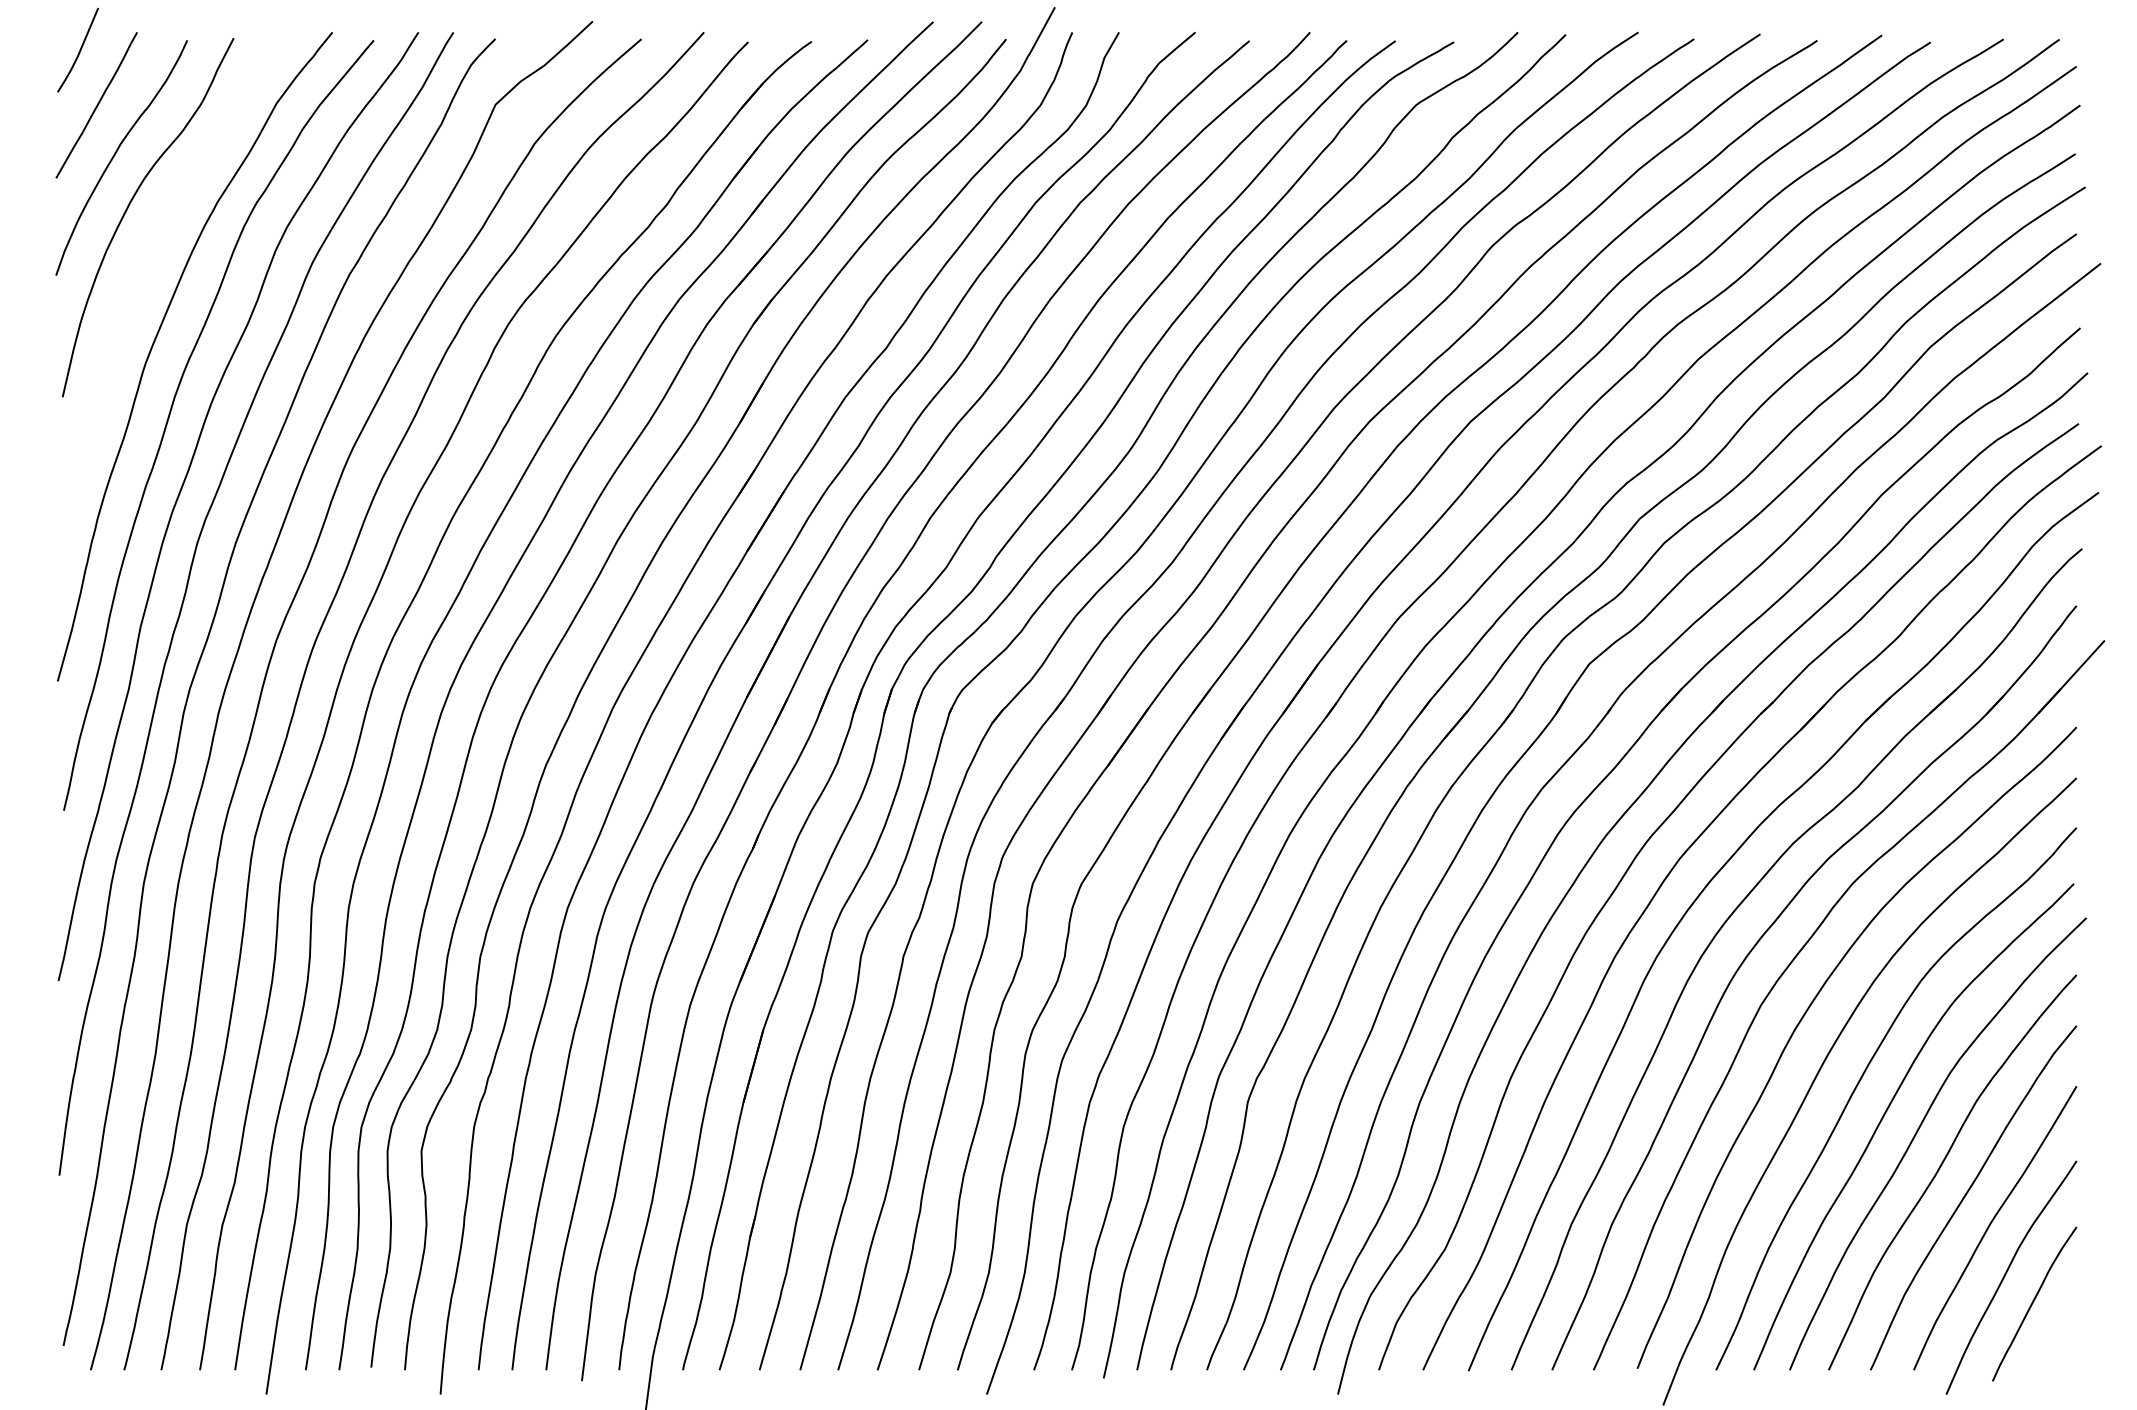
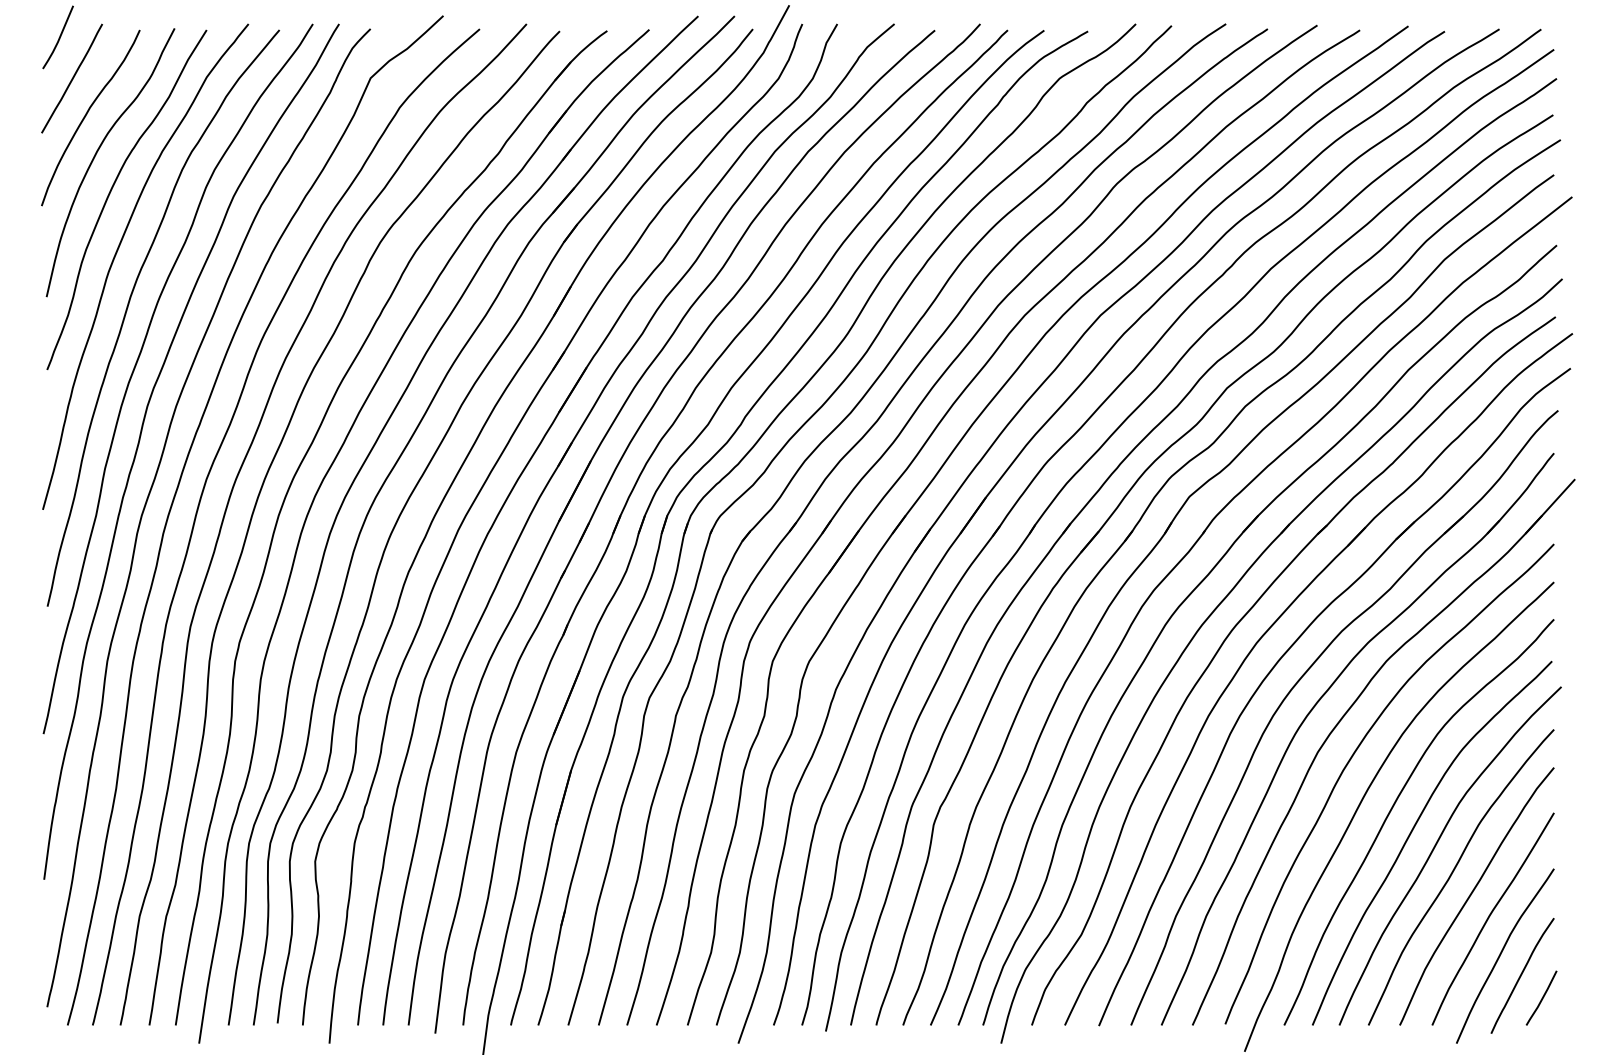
curve: (148, 257) -> (110, 192), added
line: (2060, 1333) -> (1542, 997), added

